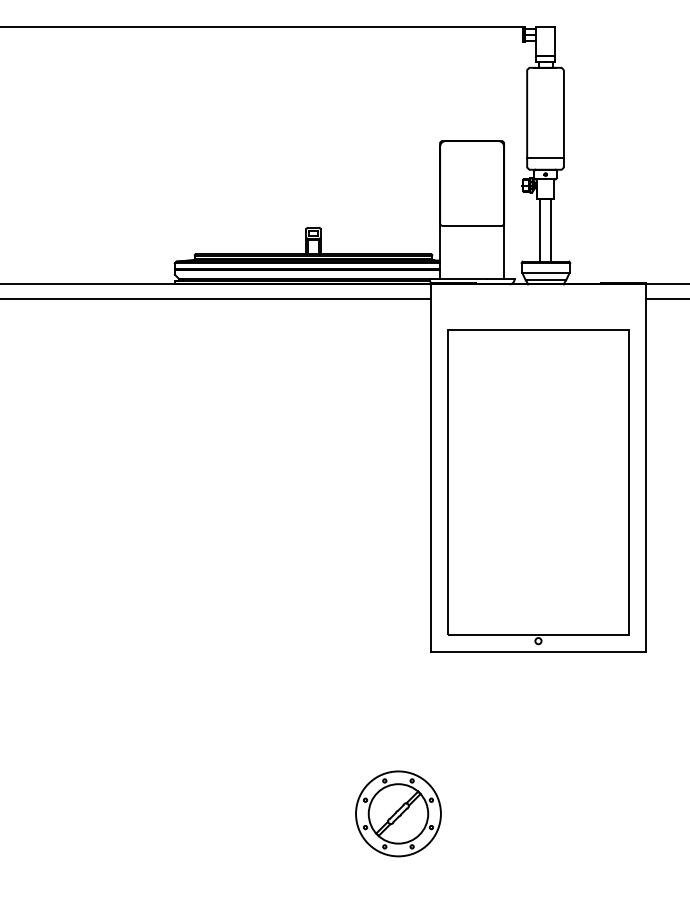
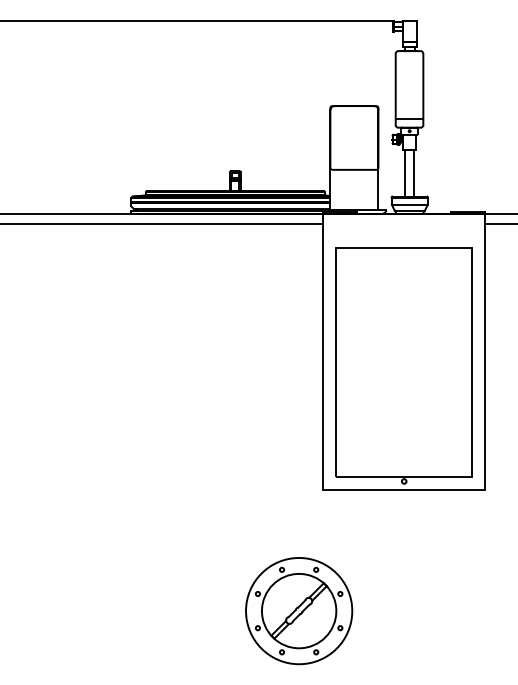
part: (398, 813) -> (299, 610), size x1.67

